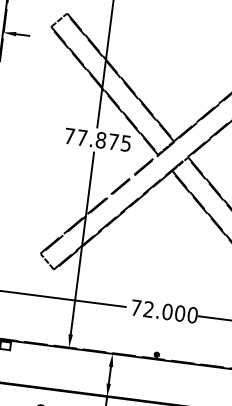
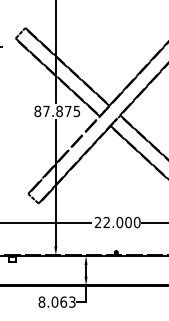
text: (69, 136) -> (37, 111), 77.875 -> 87.875
text: (135, 307) -> (97, 222), 72.000 -> 22.000

